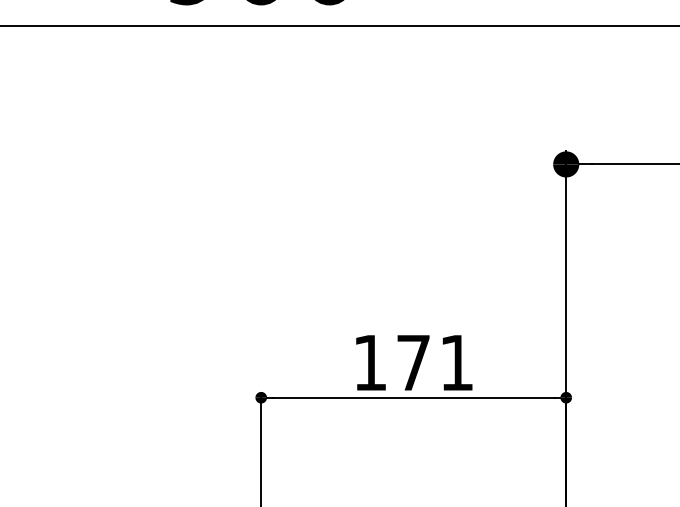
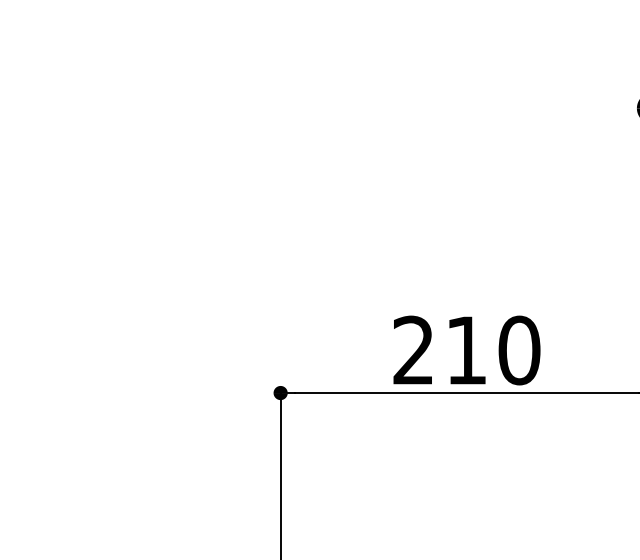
text: (413, 362) -> (466, 350), 171 -> 210

